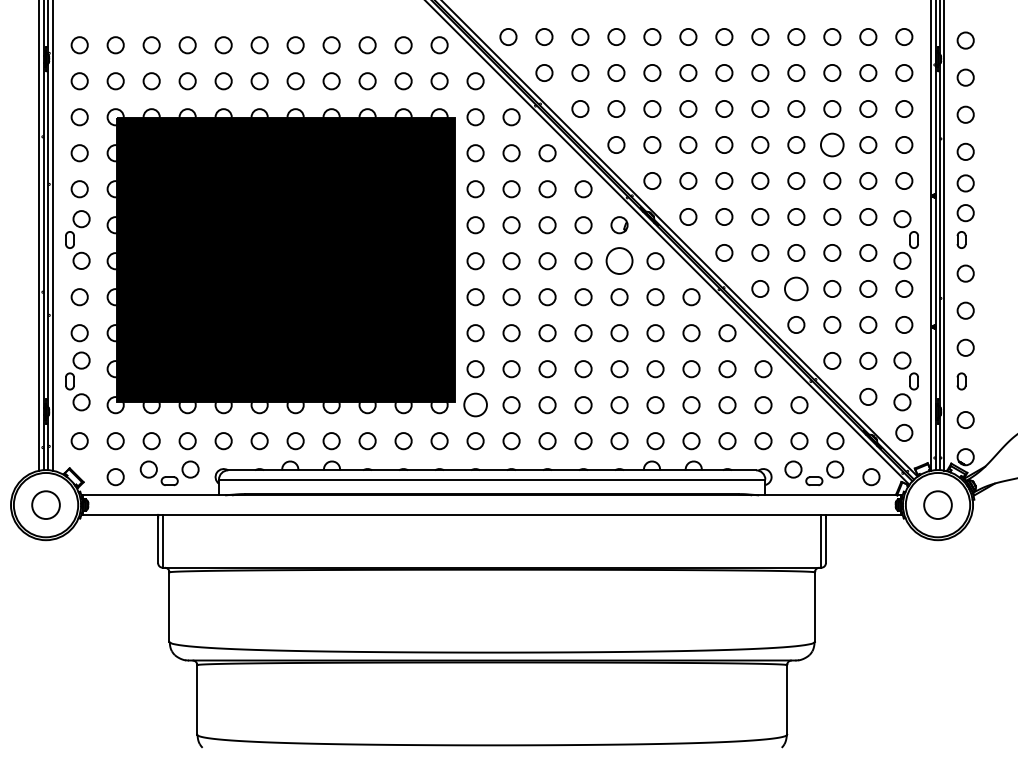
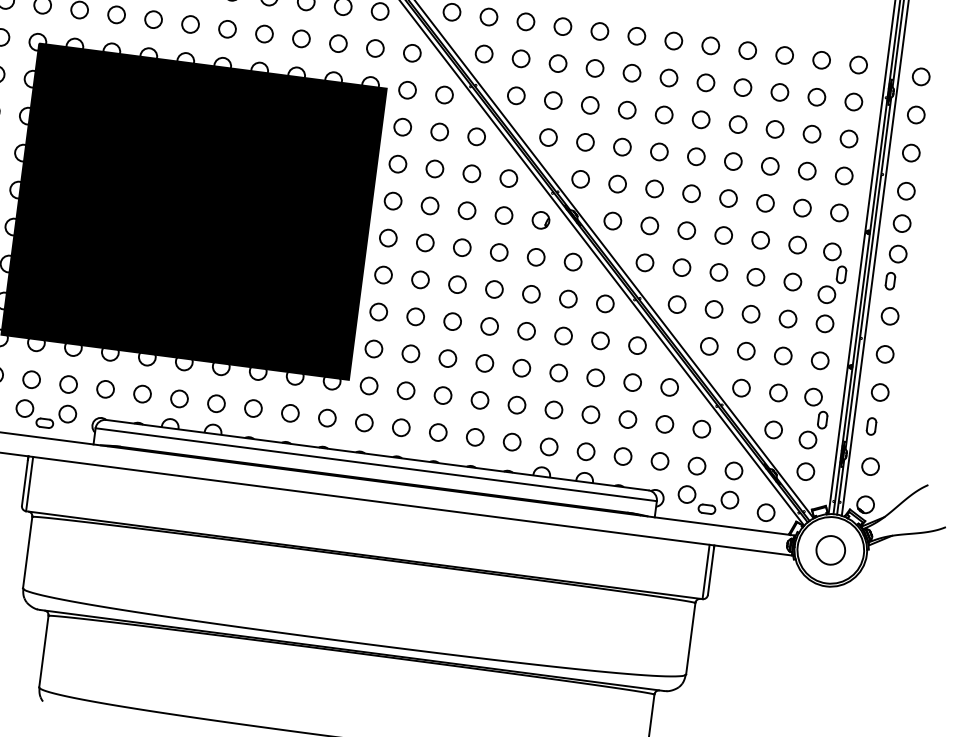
circle: (832, 144) -> (770, 165), size x0.71
circle: (619, 261) -> (536, 257), size x0.62
circle: (796, 288) -> (714, 308), size x0.71
circle: (475, 405) -> (369, 386), size x0.71

